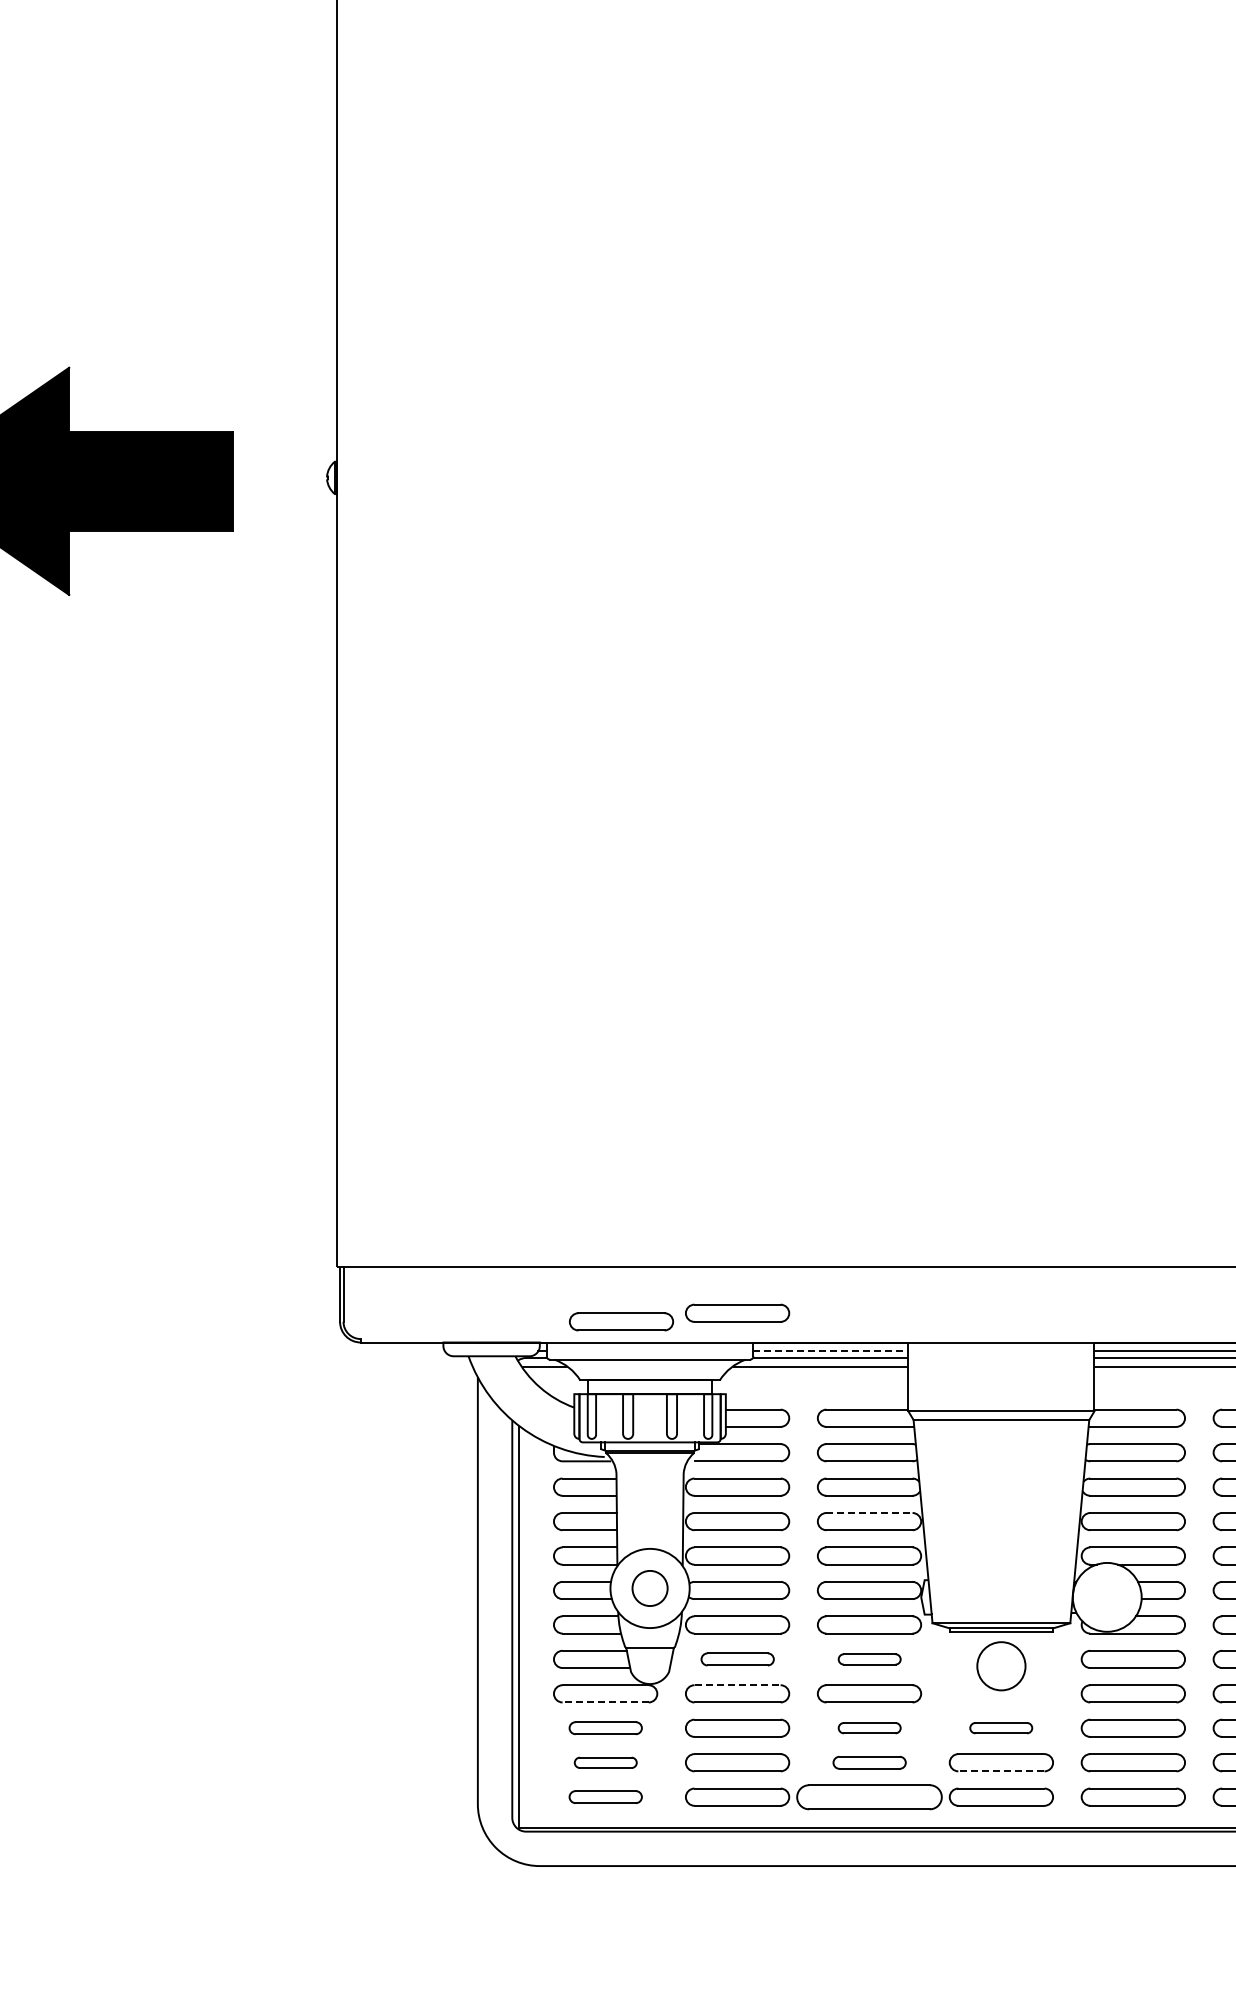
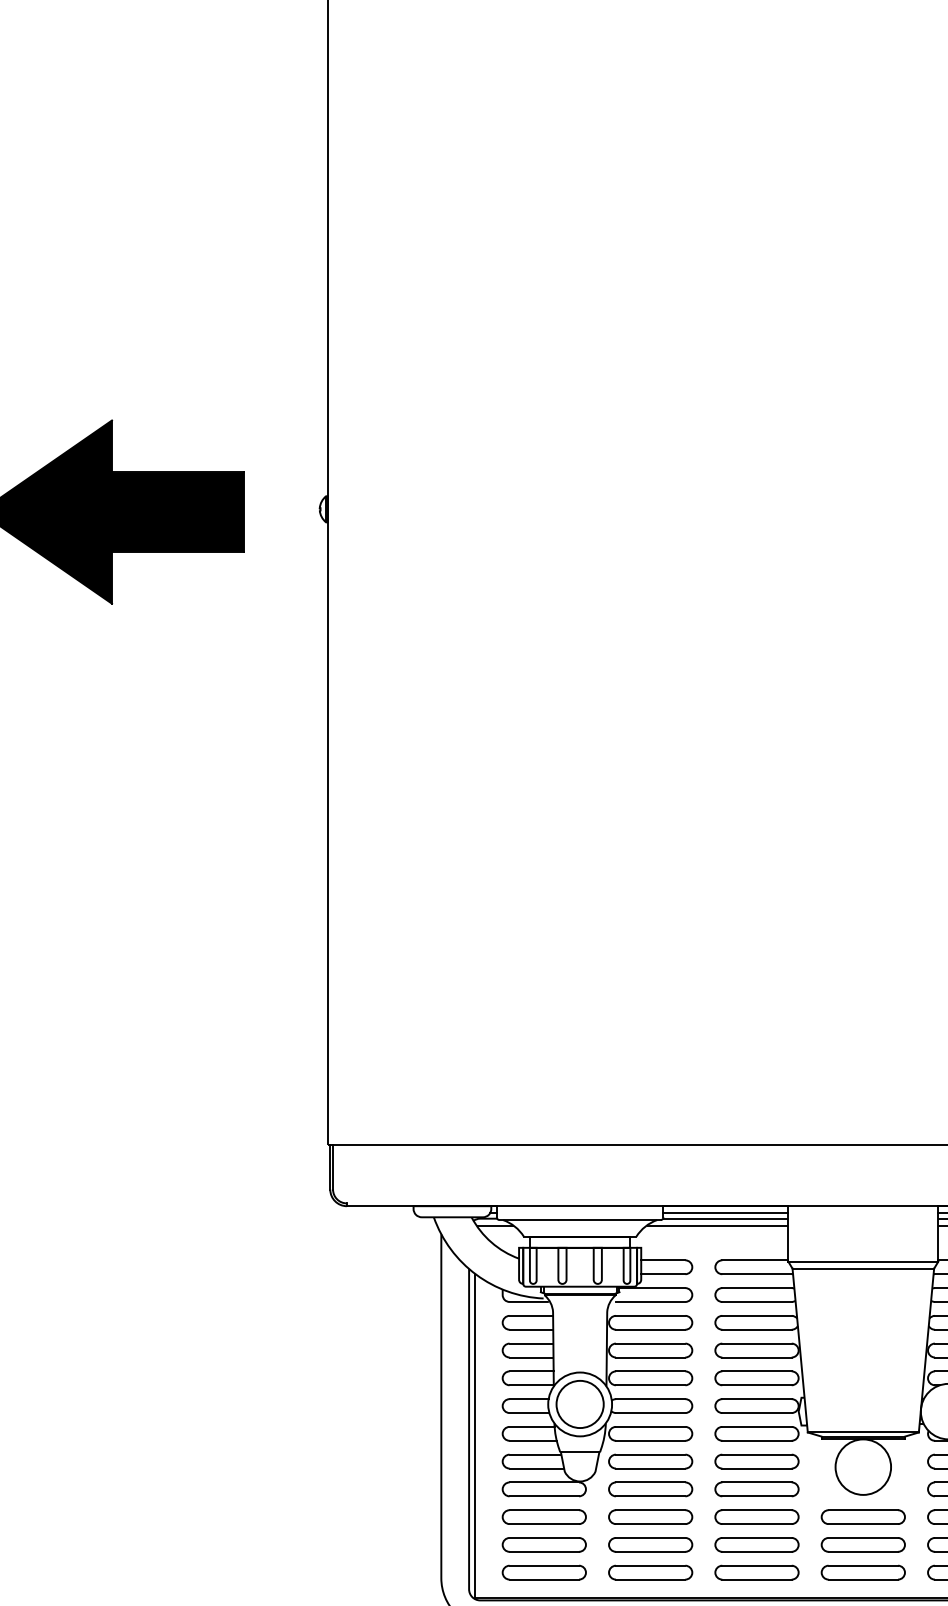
part: (737, 1312) -> (650, 1182), removed
part: (621, 1321) -> (557, 1189), removed
line: (830, 1351) -> (725, 1213), dashed -> solid
line: (869, 1513) -> (757, 1344), dashed -> solid
circle: (649, 1588) -> (579, 1404), size x1.67
part: (737, 1659) -> (650, 1461), size x1.43
part: (869, 1659) -> (757, 1461), size x1.67
circle: (1000, 1665) -> (862, 1466), size x1.43
line: (738, 1685) -> (651, 1482), dashed -> solid
line: (605, 1702) -> (544, 1496), dashed -> solid
part: (605, 1727) -> (544, 1516), size x1.43
part: (869, 1727) -> (757, 1516), size x1.67
part: (1000, 1727) -> (862, 1516), size x1.67
part: (605, 1762) -> (544, 1544), size x1.67
part: (869, 1762) -> (757, 1544), size x1.43
line: (1000, 1771) -> (862, 1551), dashed -> solid
part: (605, 1796) -> (544, 1572), size x1.43
part: (869, 1796) -> (757, 1572), size x0.71

